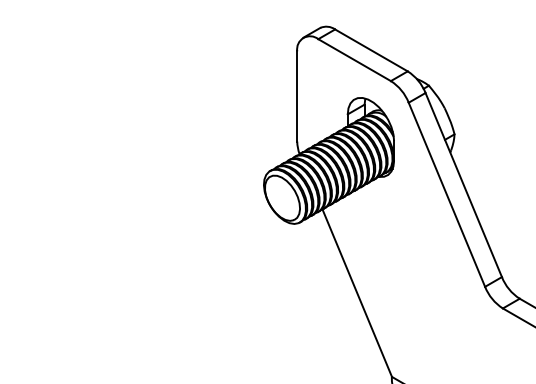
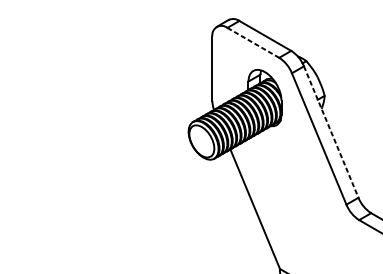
line: (354, 60) -> (253, 43), solid -> dashed
line: (463, 185) -> (331, 132), solid -> dashed

